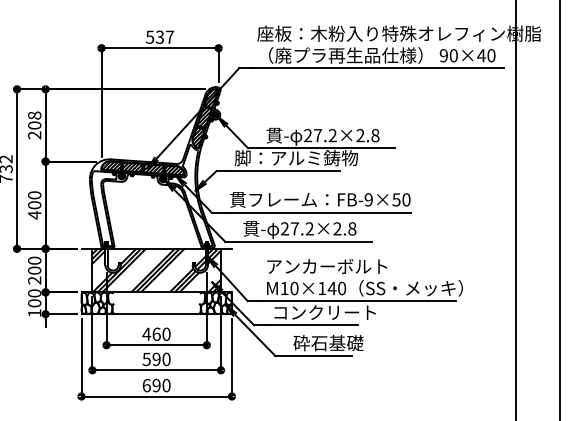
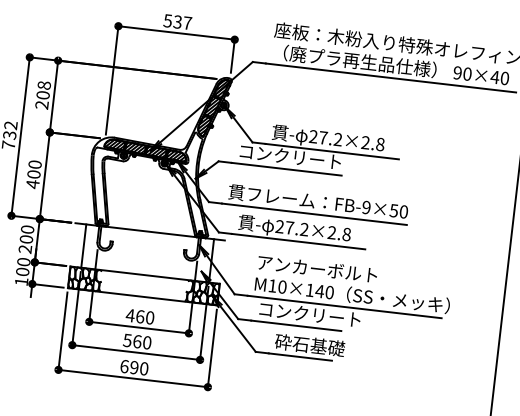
text: (295, 158) -> (298, 158), 脚：アルミ鋳物 -> コンクリート
hatch: (156, 270) -> (147, 253), removed
text: (156, 359) -> (137, 341), 590 -> 560

